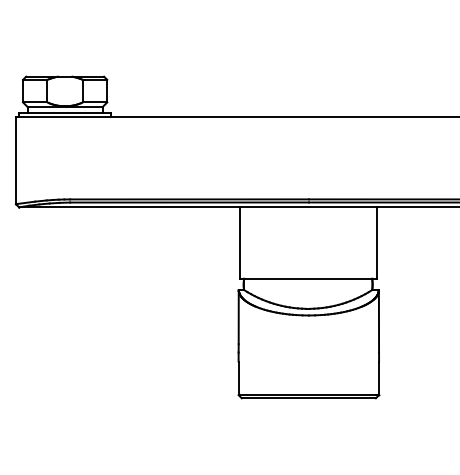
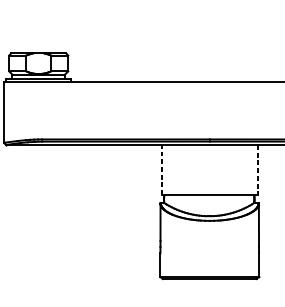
line: (240, 243) -> (161, 170), solid -> dashed
line: (377, 243) -> (257, 170), solid -> dashed

